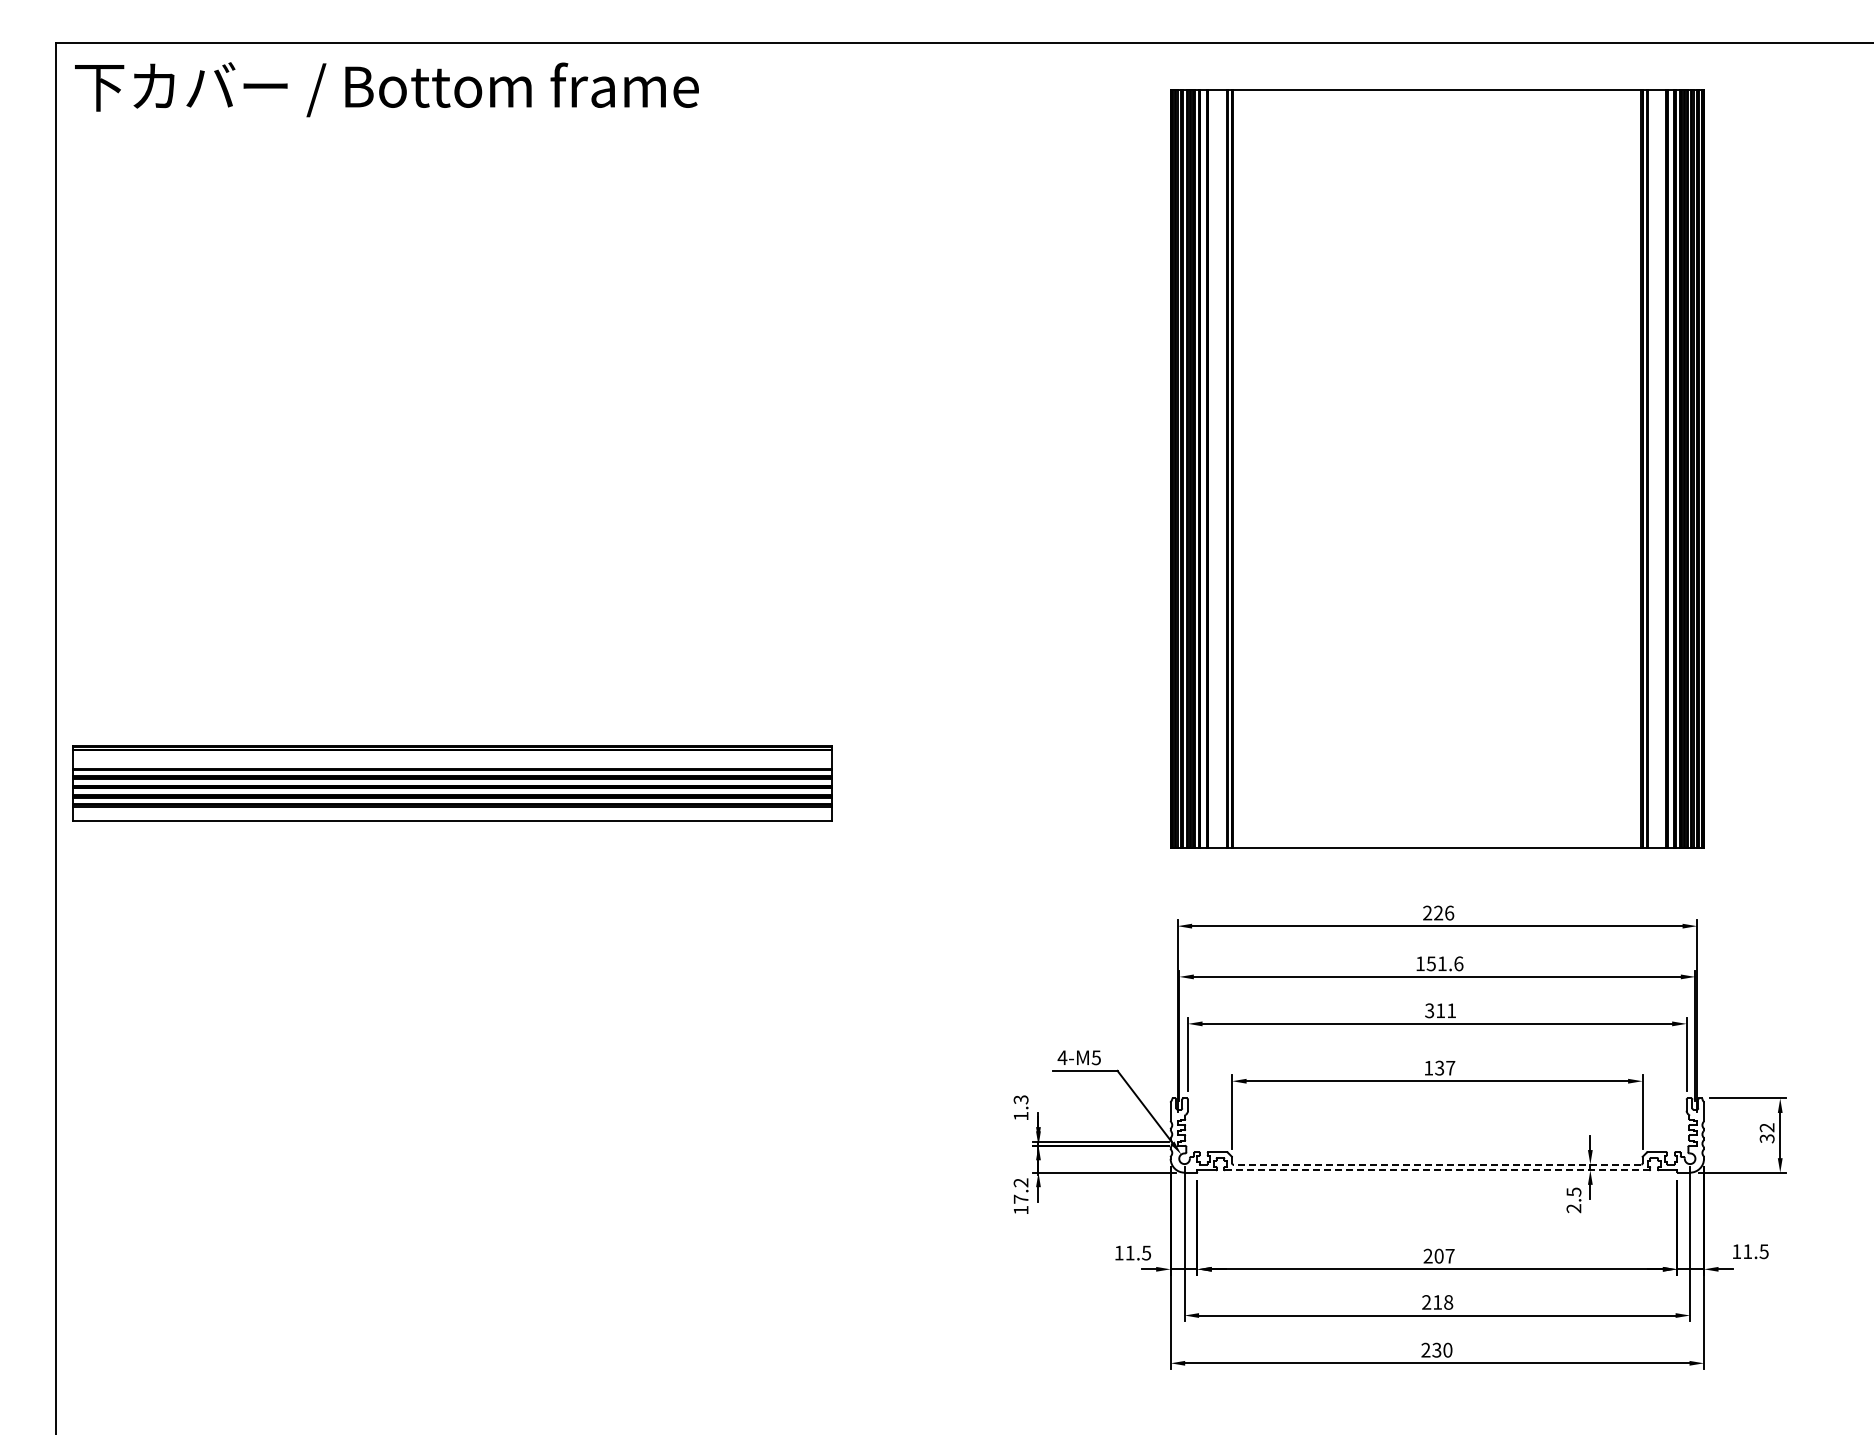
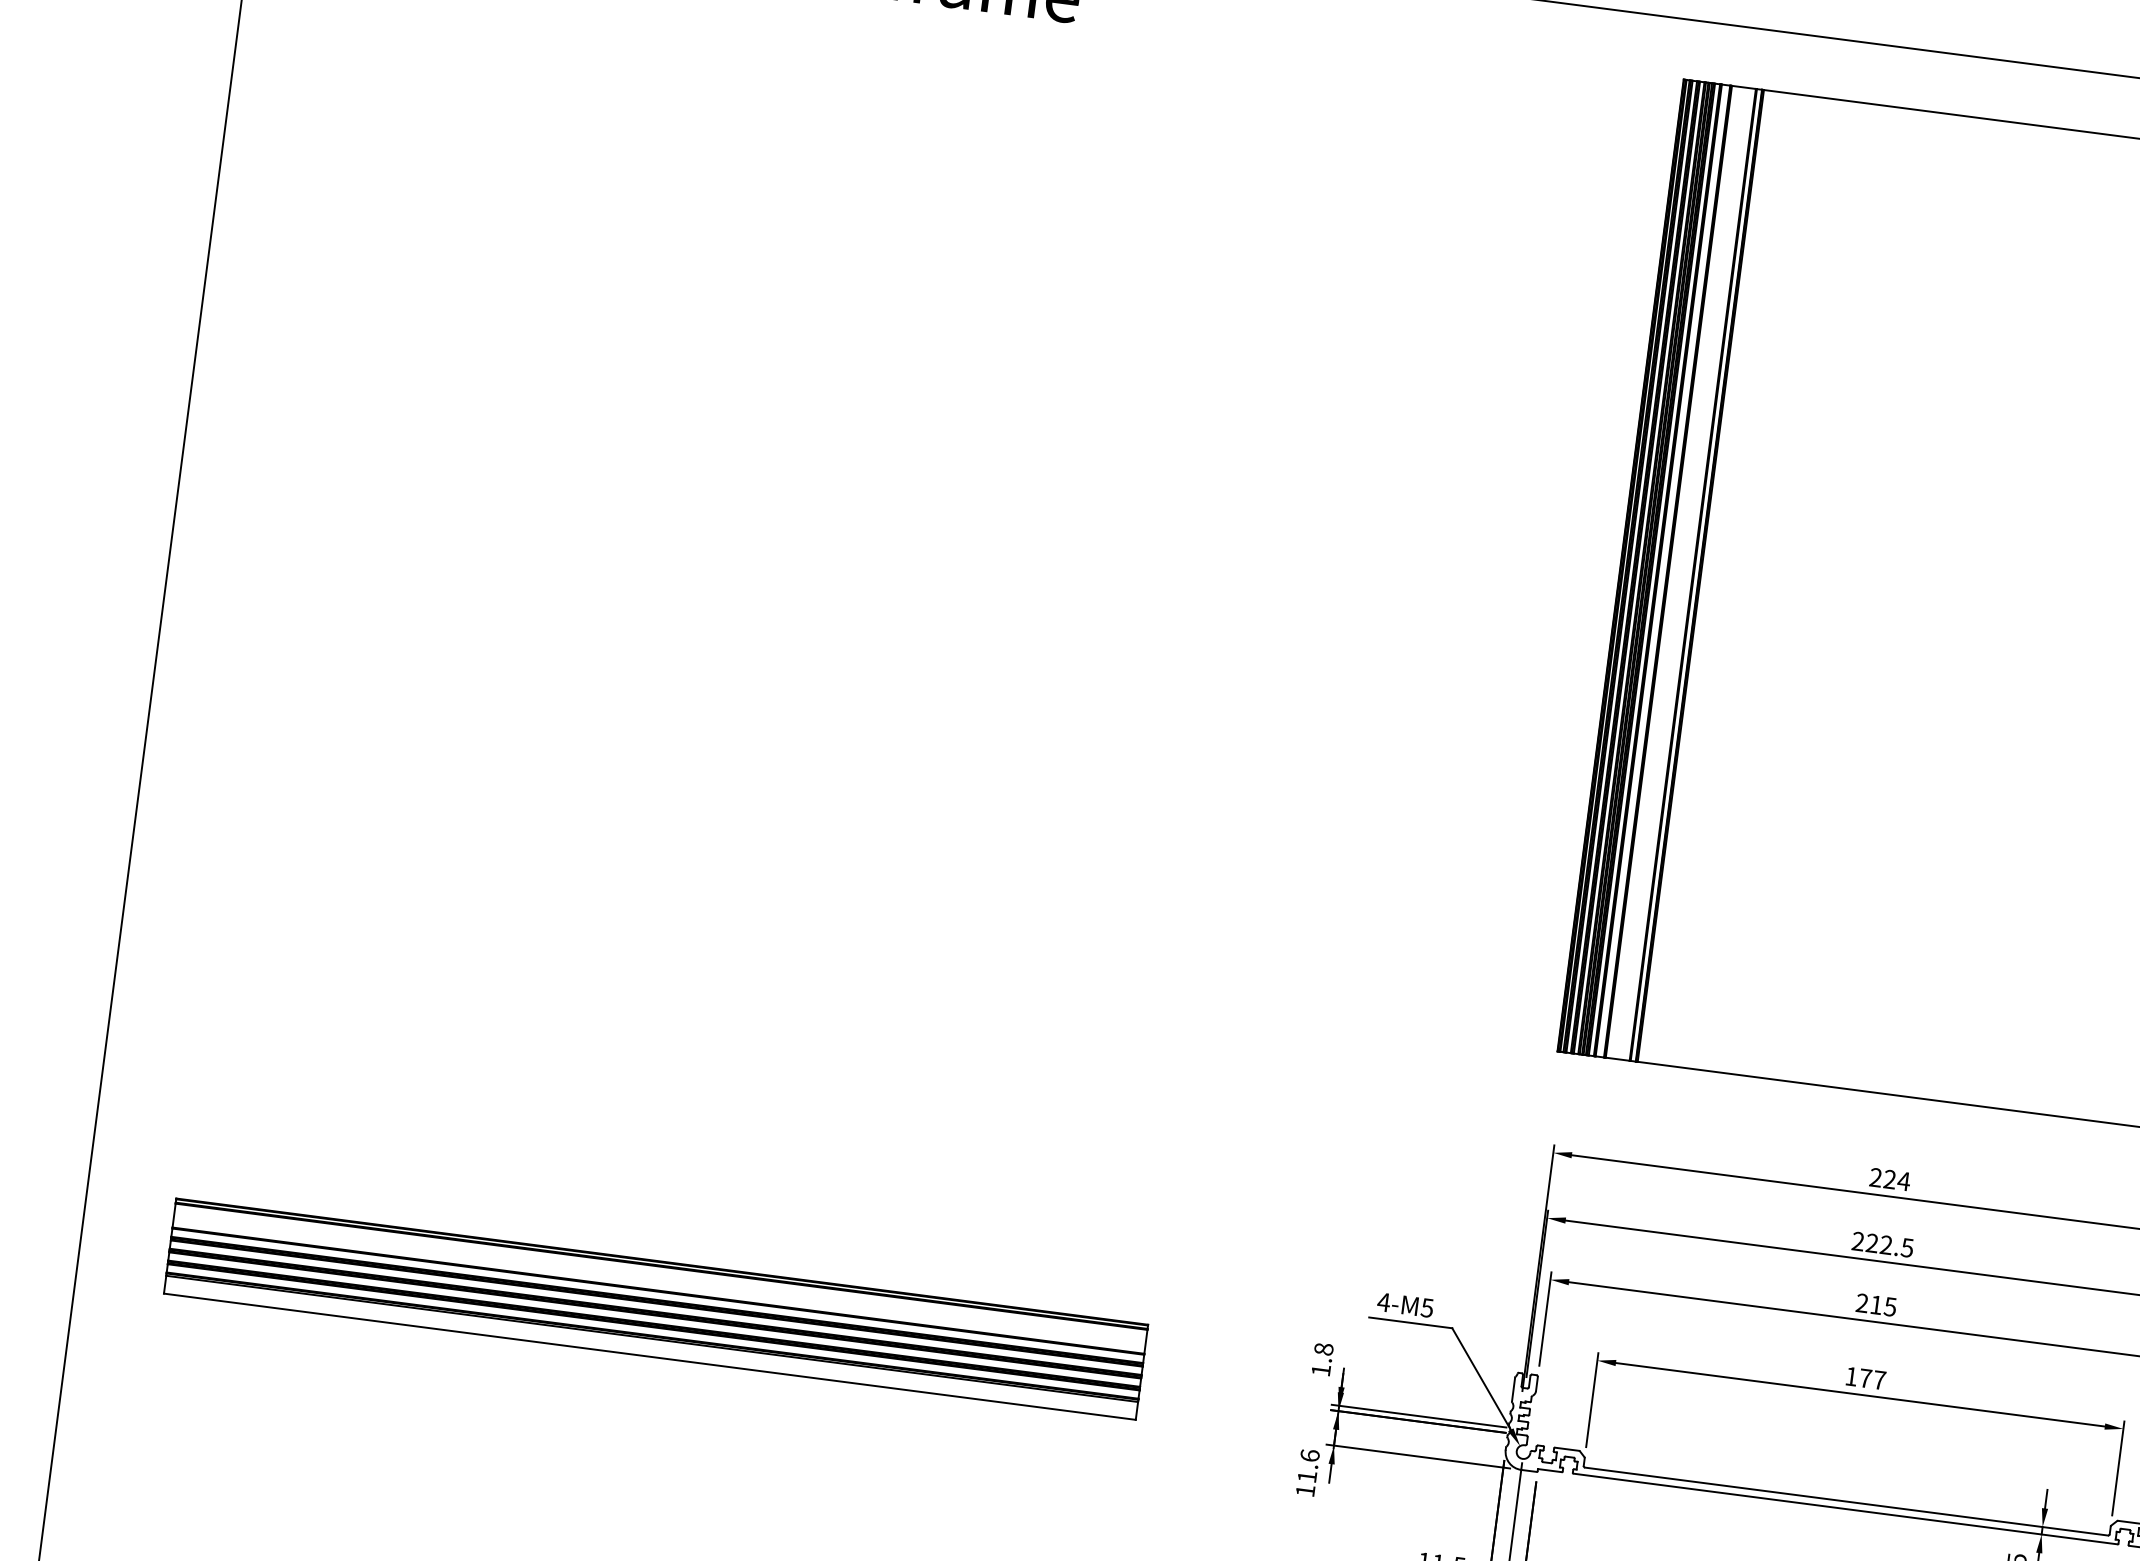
part: (452, 783) -> (655, 1309), moved
text: (1449, 912) -> (1904, 1180), 226 -> 224
text: (1439, 963) -> (1882, 1244), 151.6 -> 222.5
text: (1440, 1010) -> (1876, 1304), 311 -> 215
text: (1439, 1067) -> (1865, 1377), 137 -> 177
text: (1020, 1099) -> (1323, 1348), 1.3 -> 1.8
line: (1436, 1164) -> (1845, 1501), dashed -> solid
line: (1437, 1170) -> (1845, 1509), dashed -> solid
text: (1020, 1190) -> (1308, 1465), 17.2 -> 11.6

